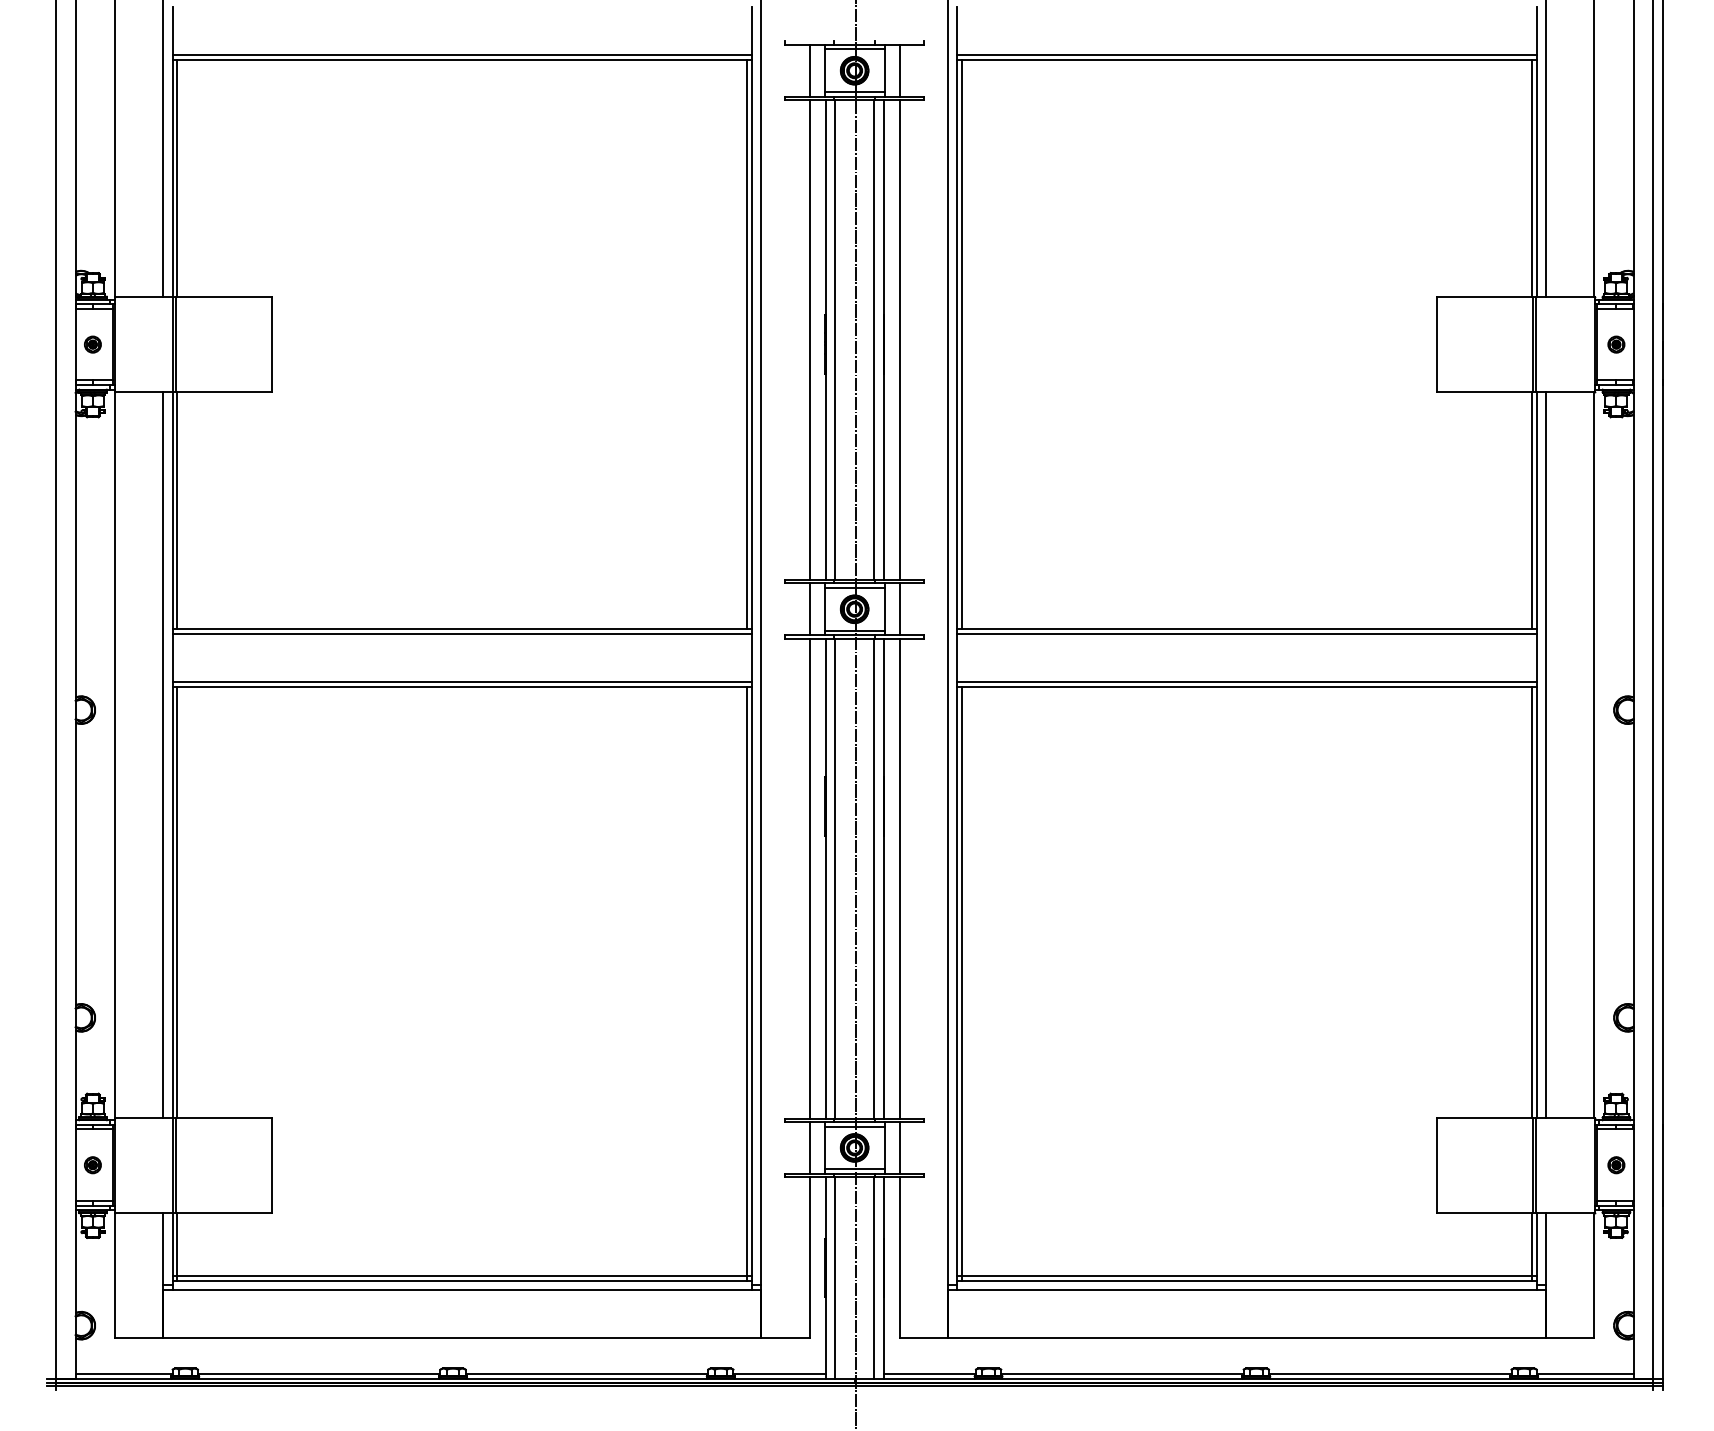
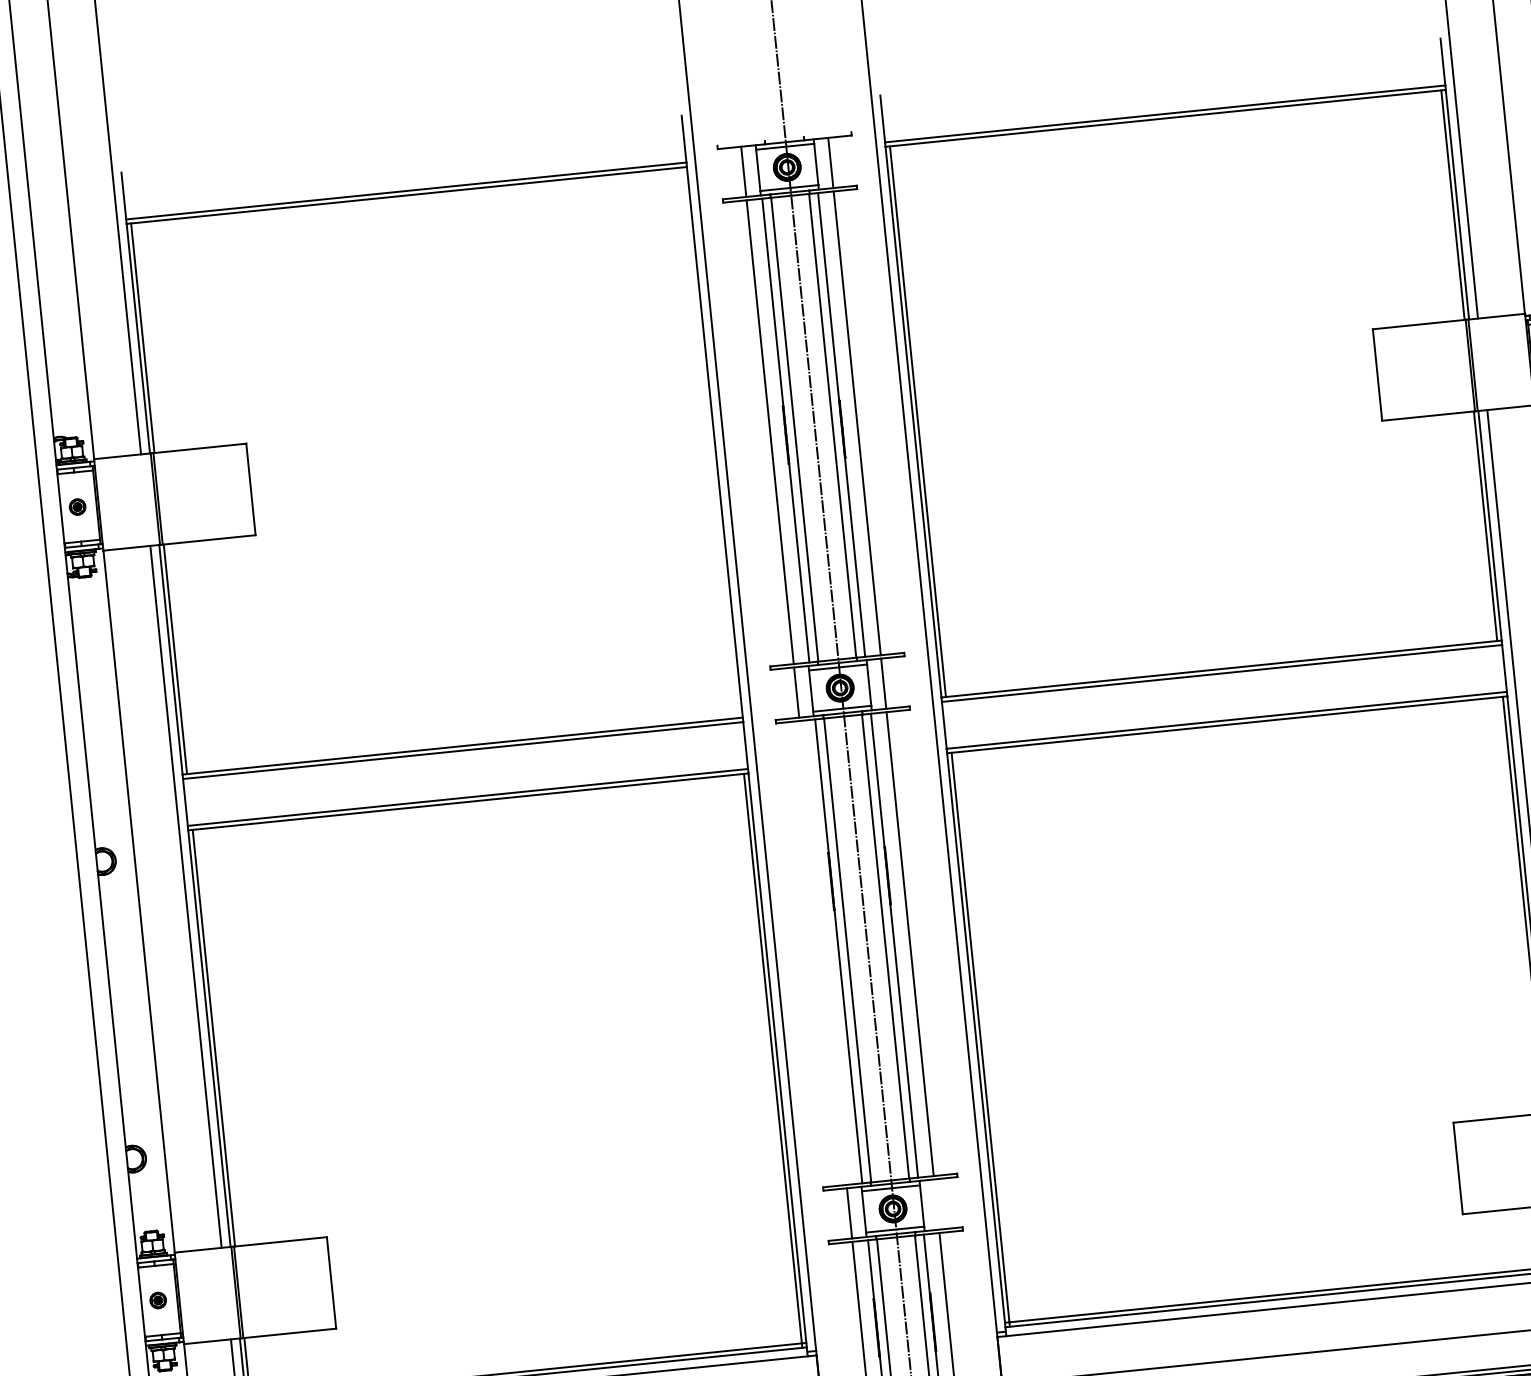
line: (747, 344) -> (710, 442), removed
line: (809, 878) -> (822, 952), removed
line: (899, 1147) -> (936, 1204), removed

